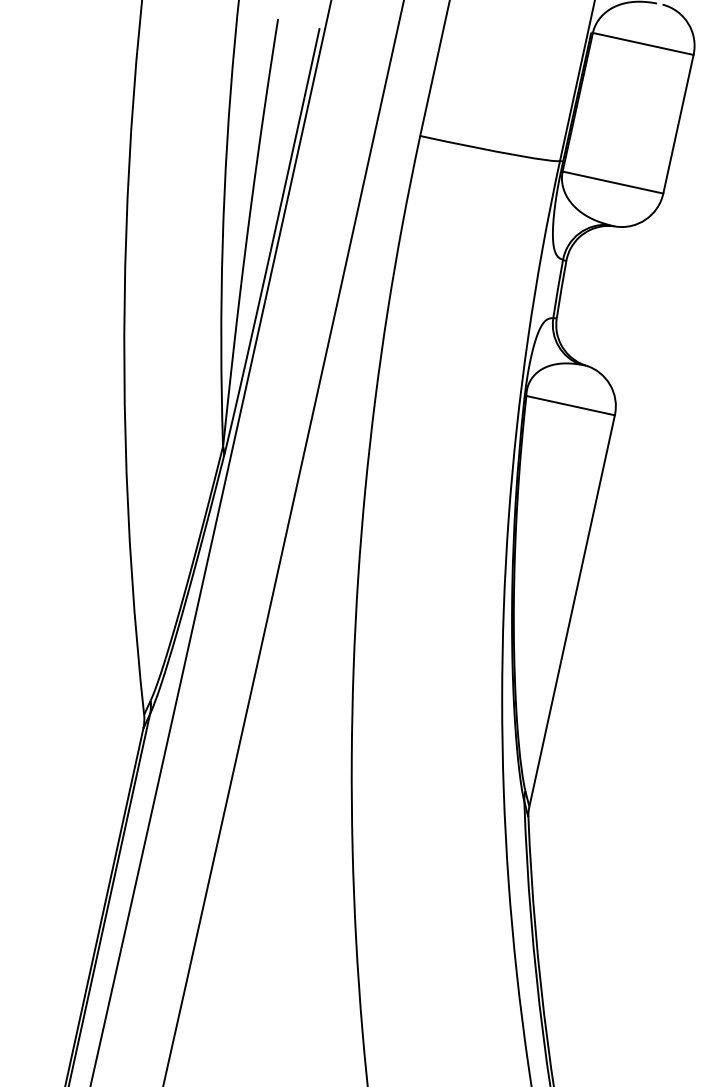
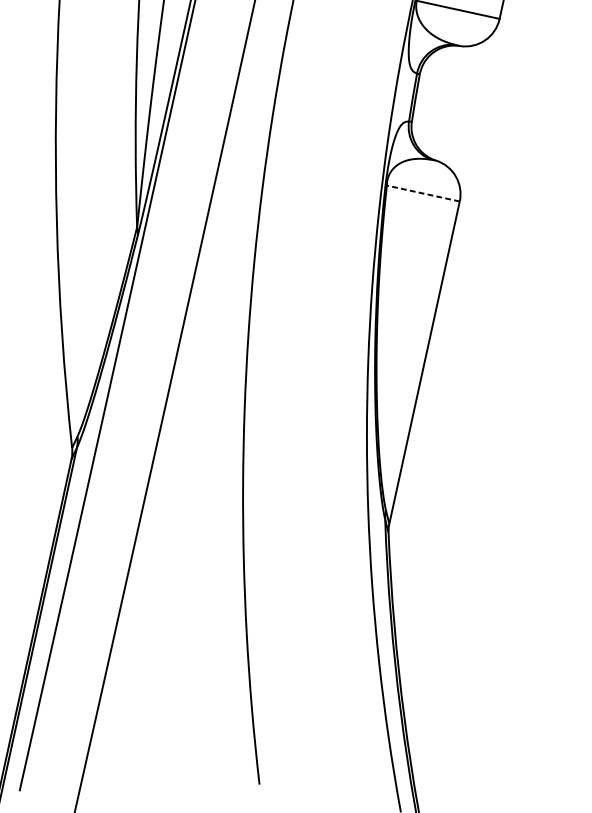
line: (570, 405) -> (423, 193), solid -> dashed

